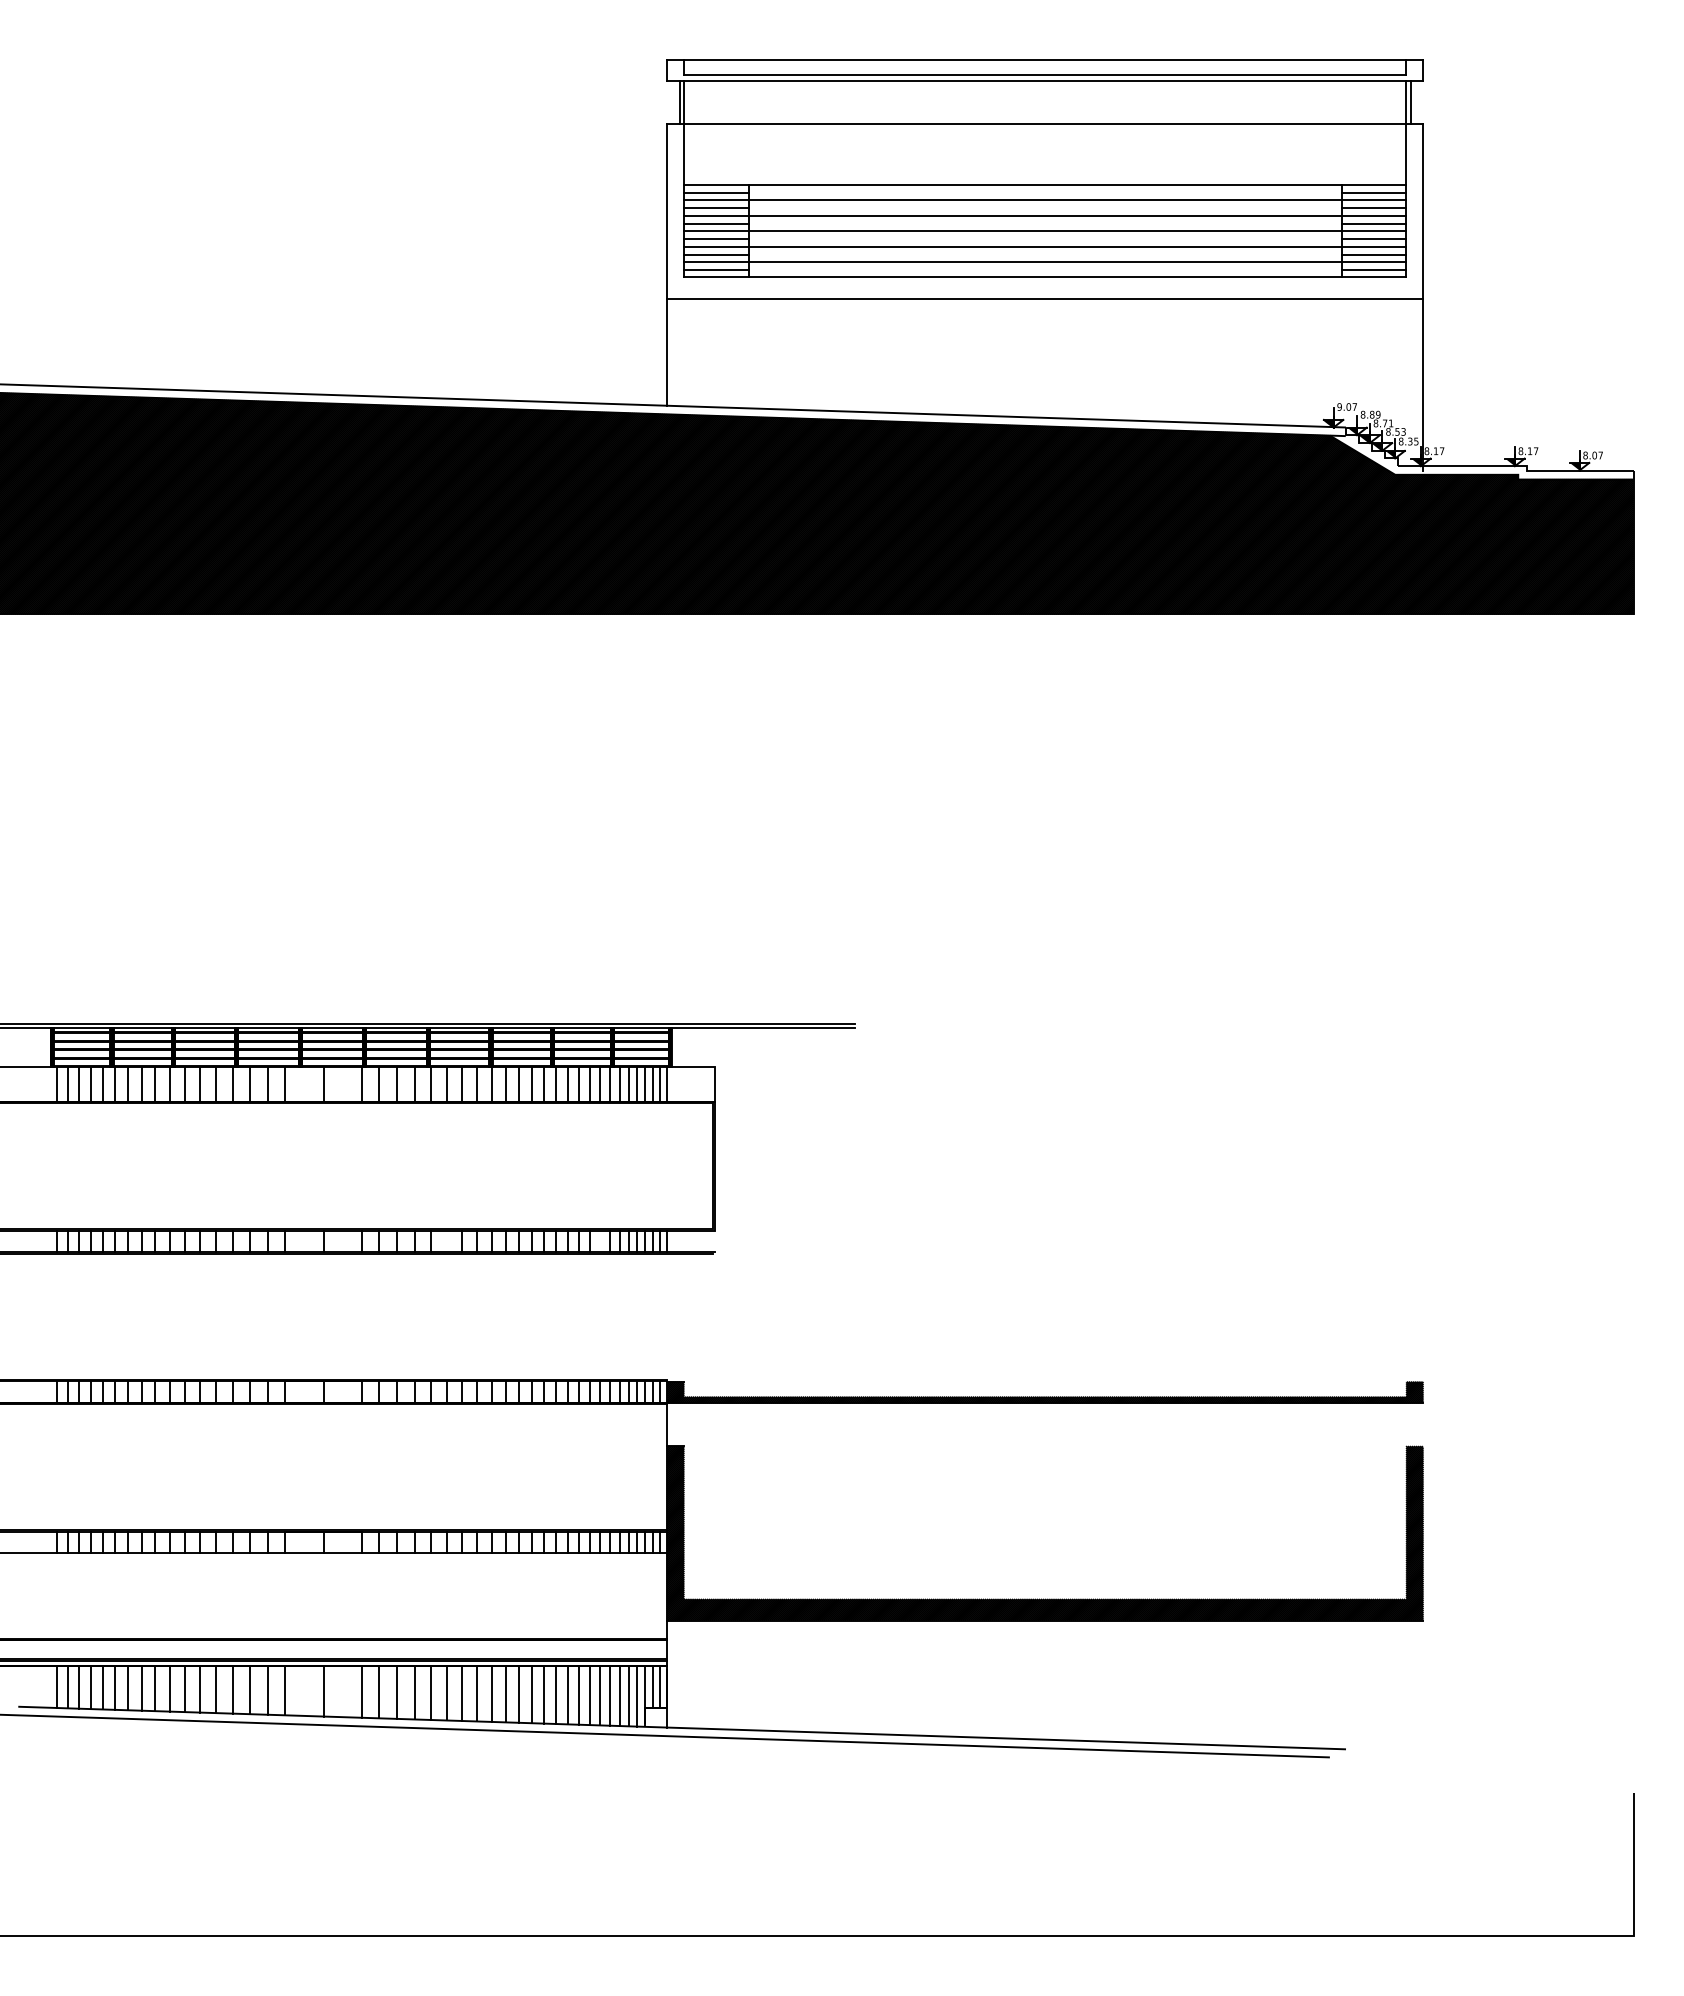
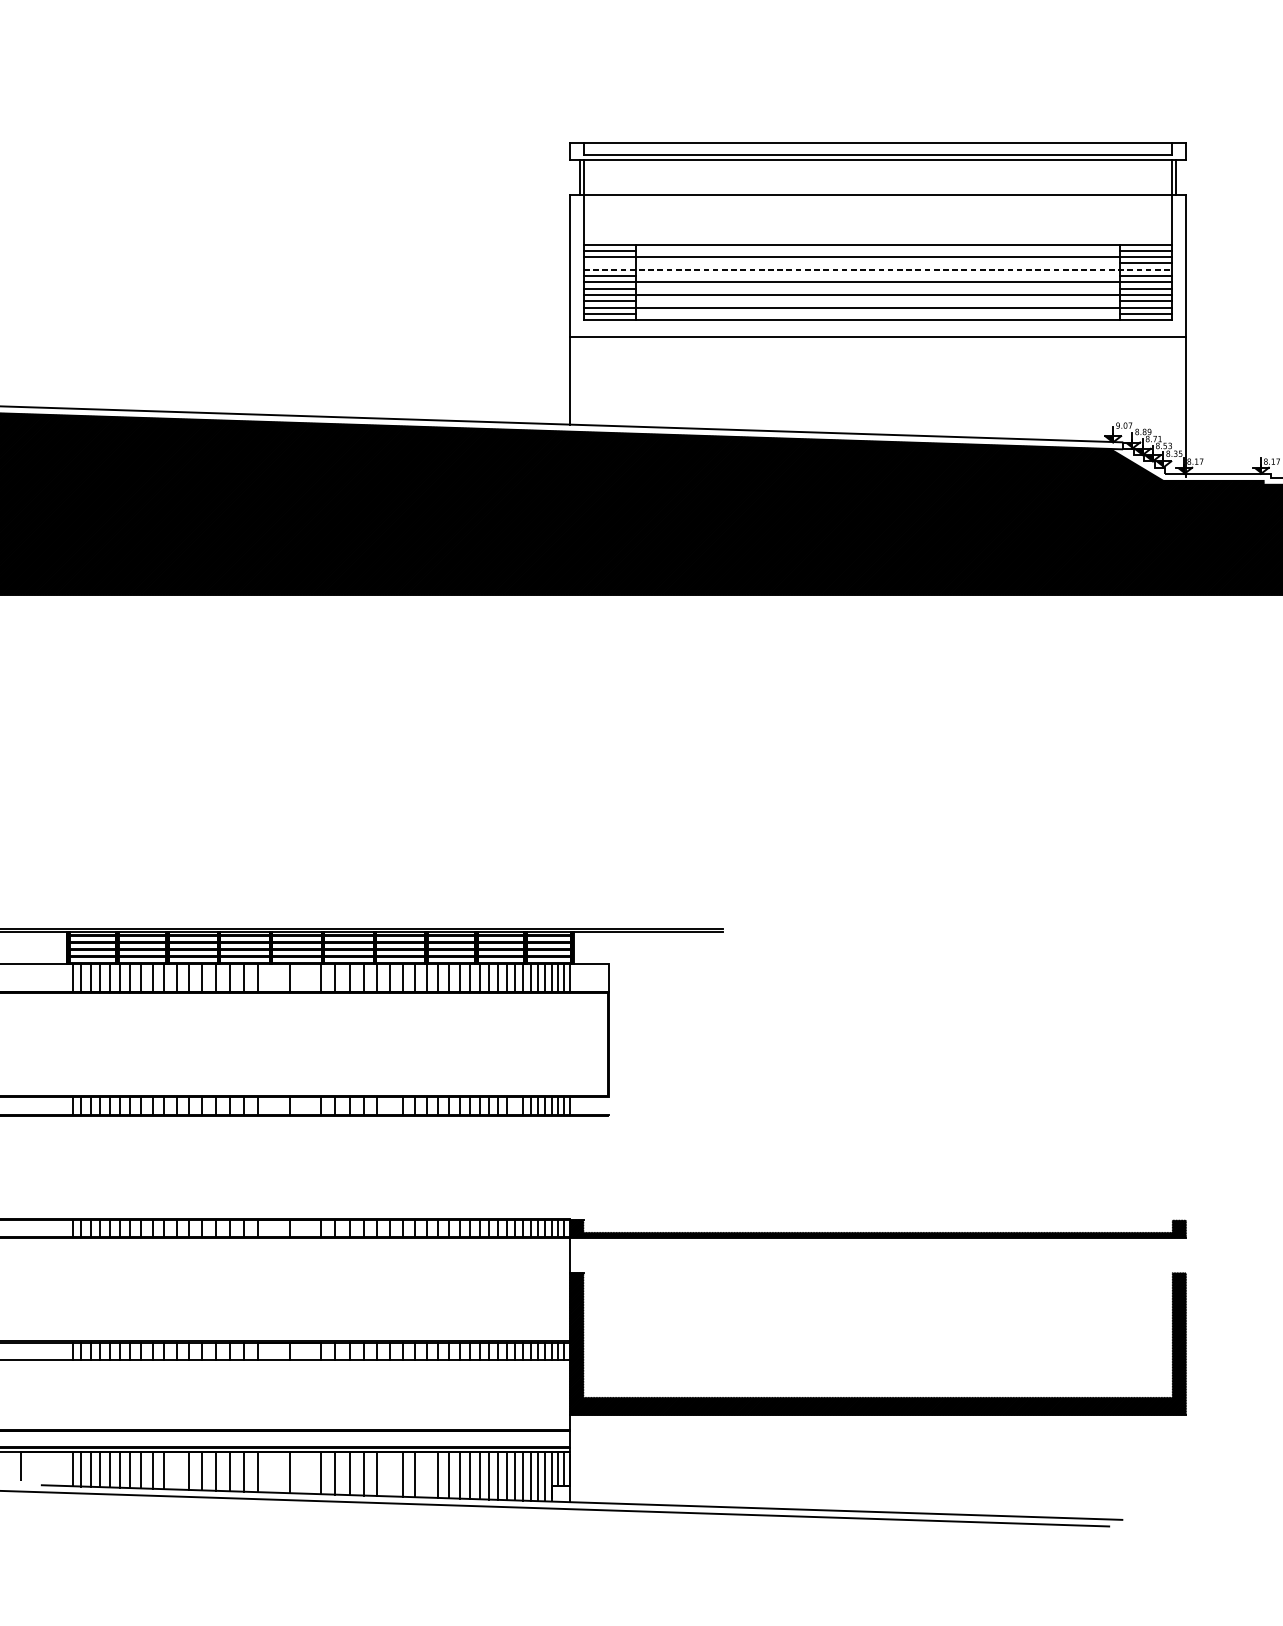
line: (716, 208) -> (610, 263), removed
line: (1045, 215) -> (878, 269), solid -> dashed
line: (184, 1688) -> (176, 1470), removed
line: (446, 1692) -> (389, 1473), removed
line: (491, 1693) -> (426, 1474), removed

